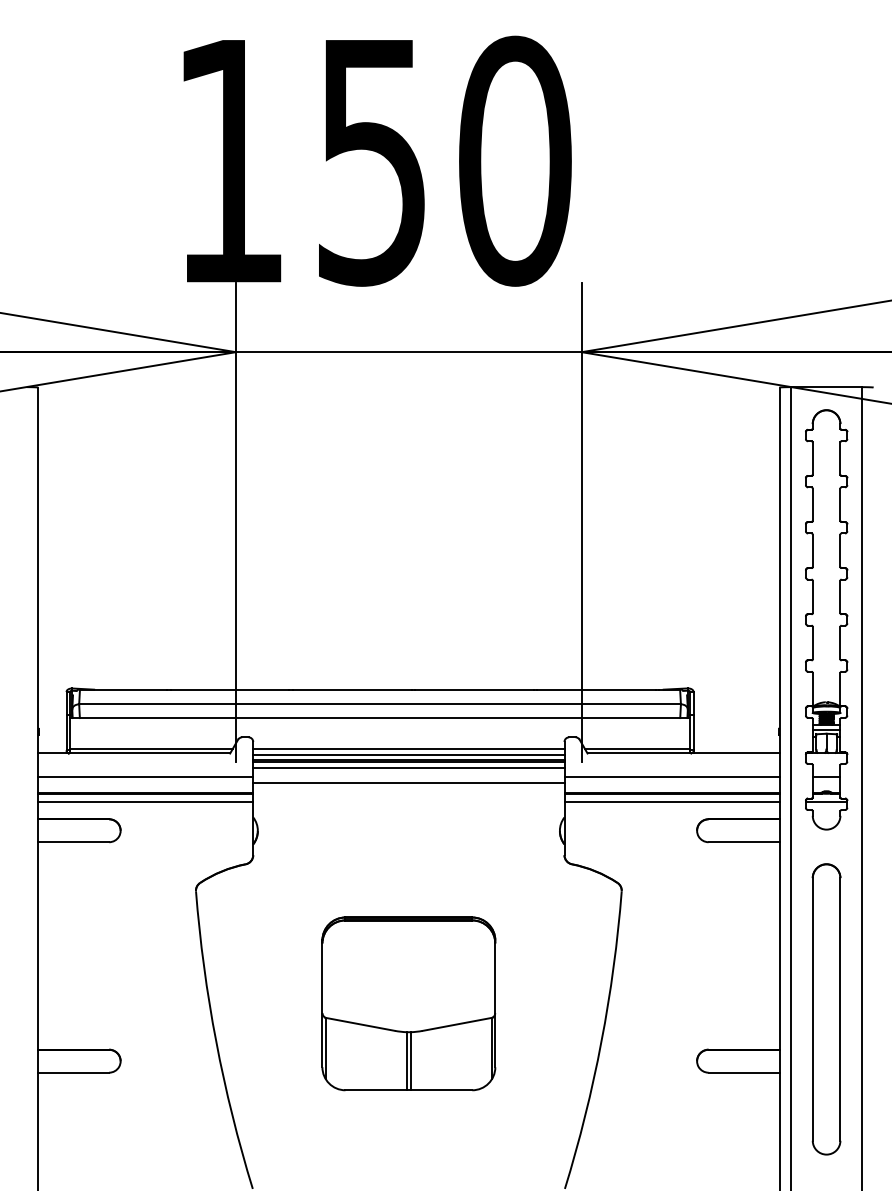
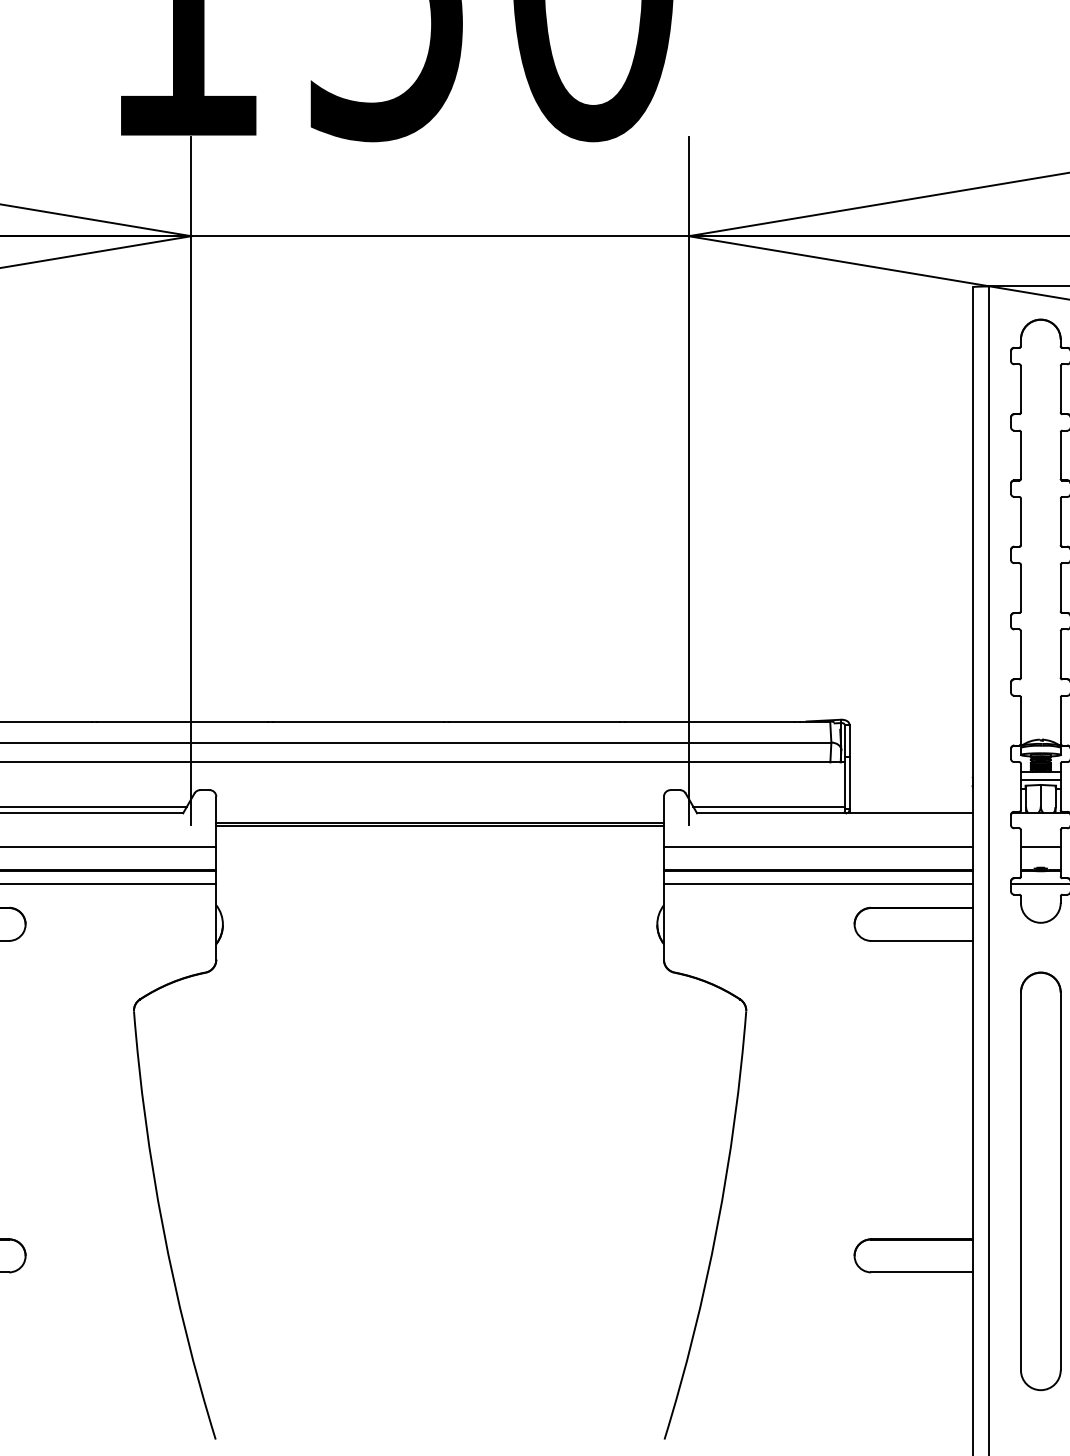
line: (408, 749) -> (439, 807), removed
line: (408, 755) -> (439, 816), removed
line: (408, 768) -> (439, 834), removed
line: (408, 783) -> (439, 856), removed
part: (408, 1003) -> (439, 1172), removed

